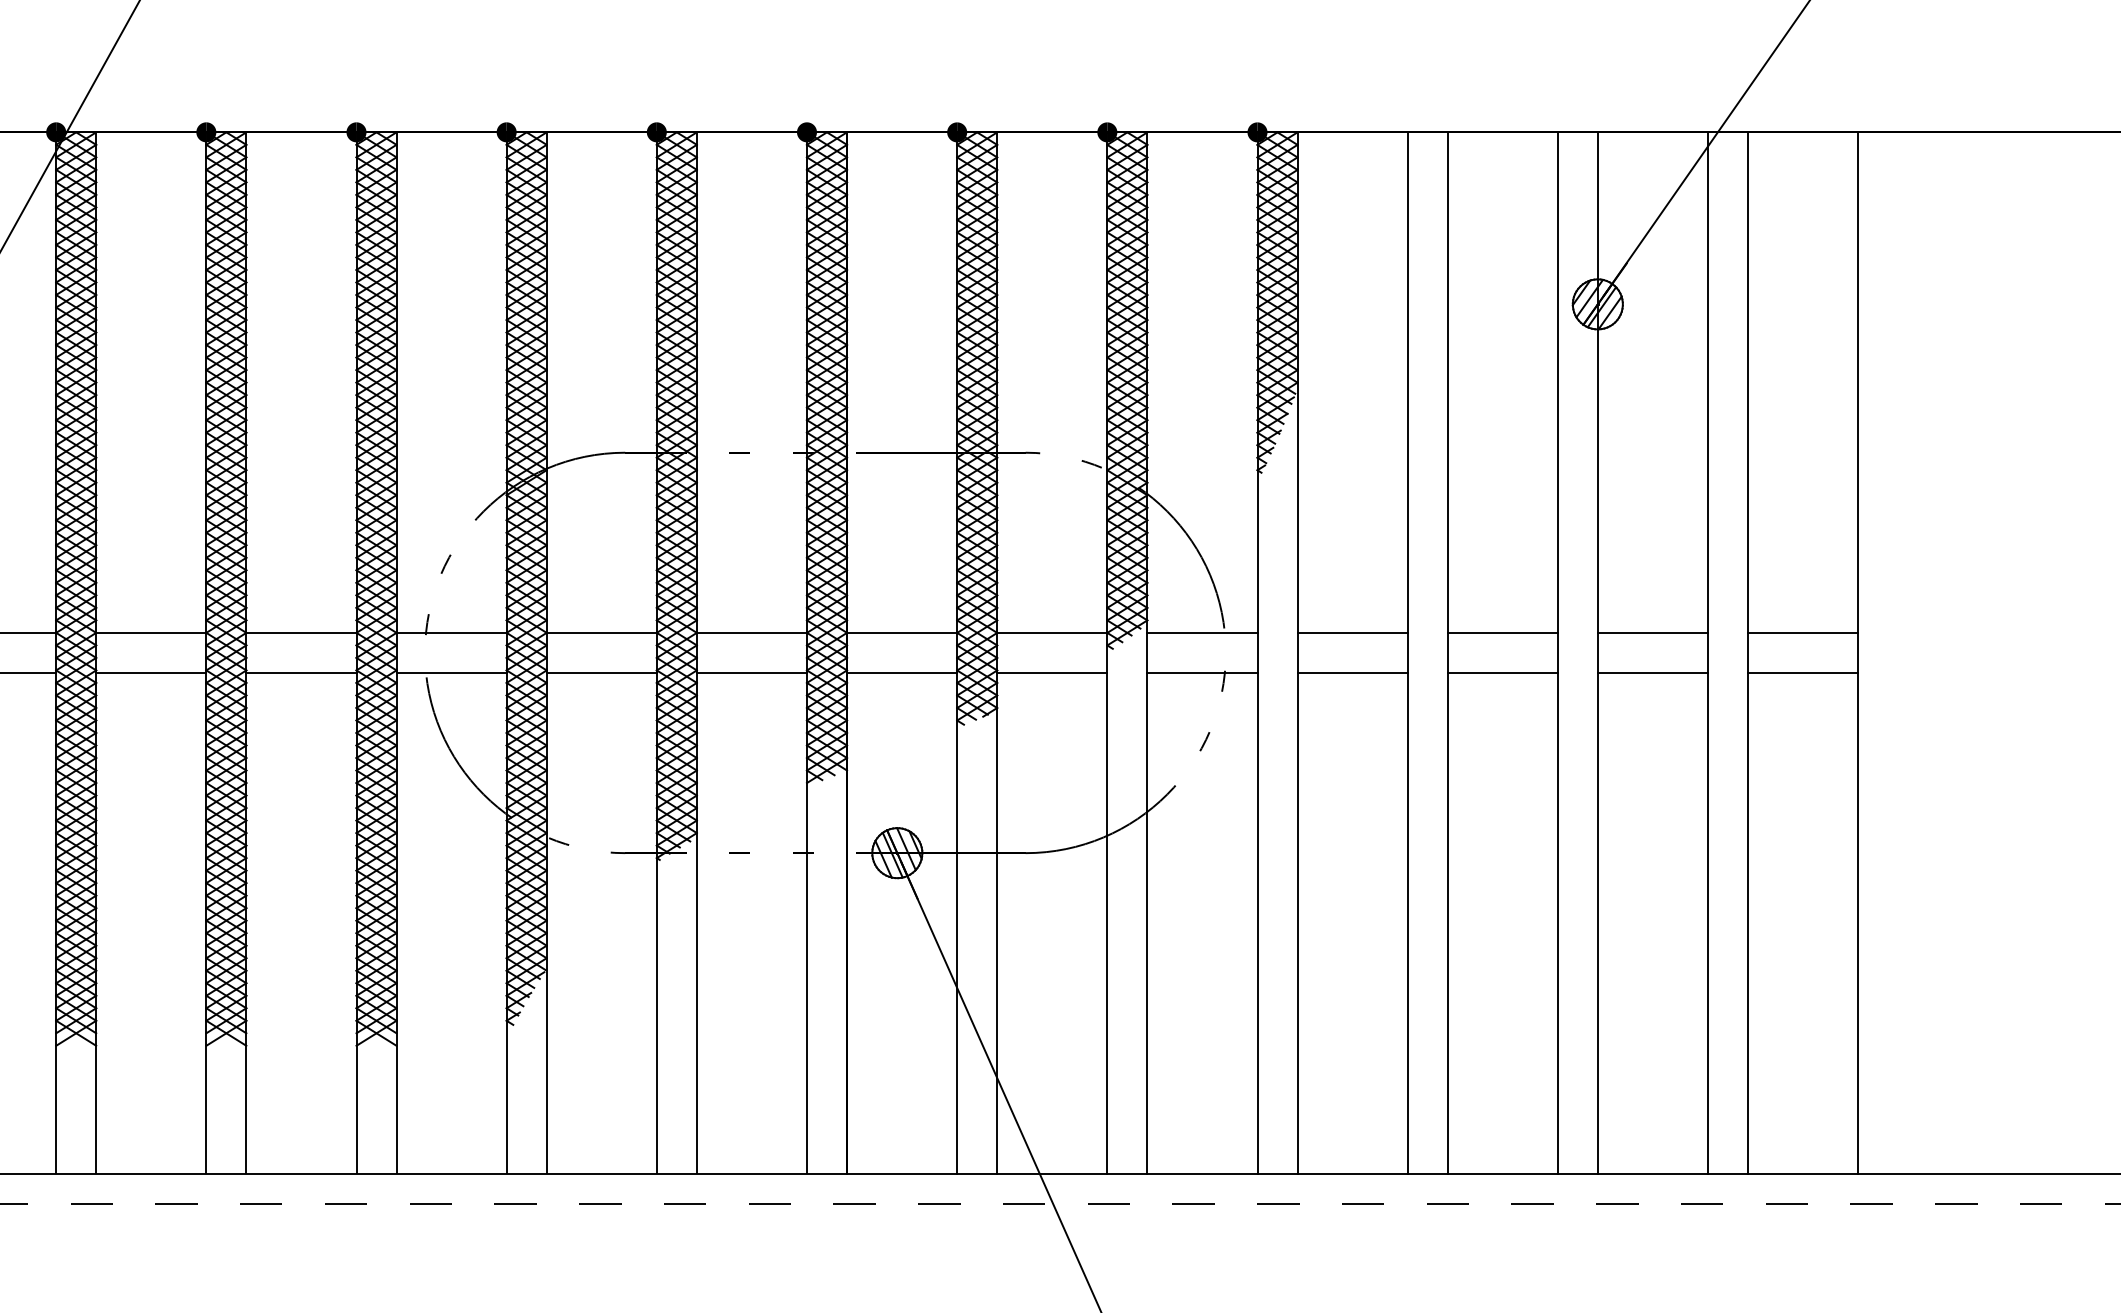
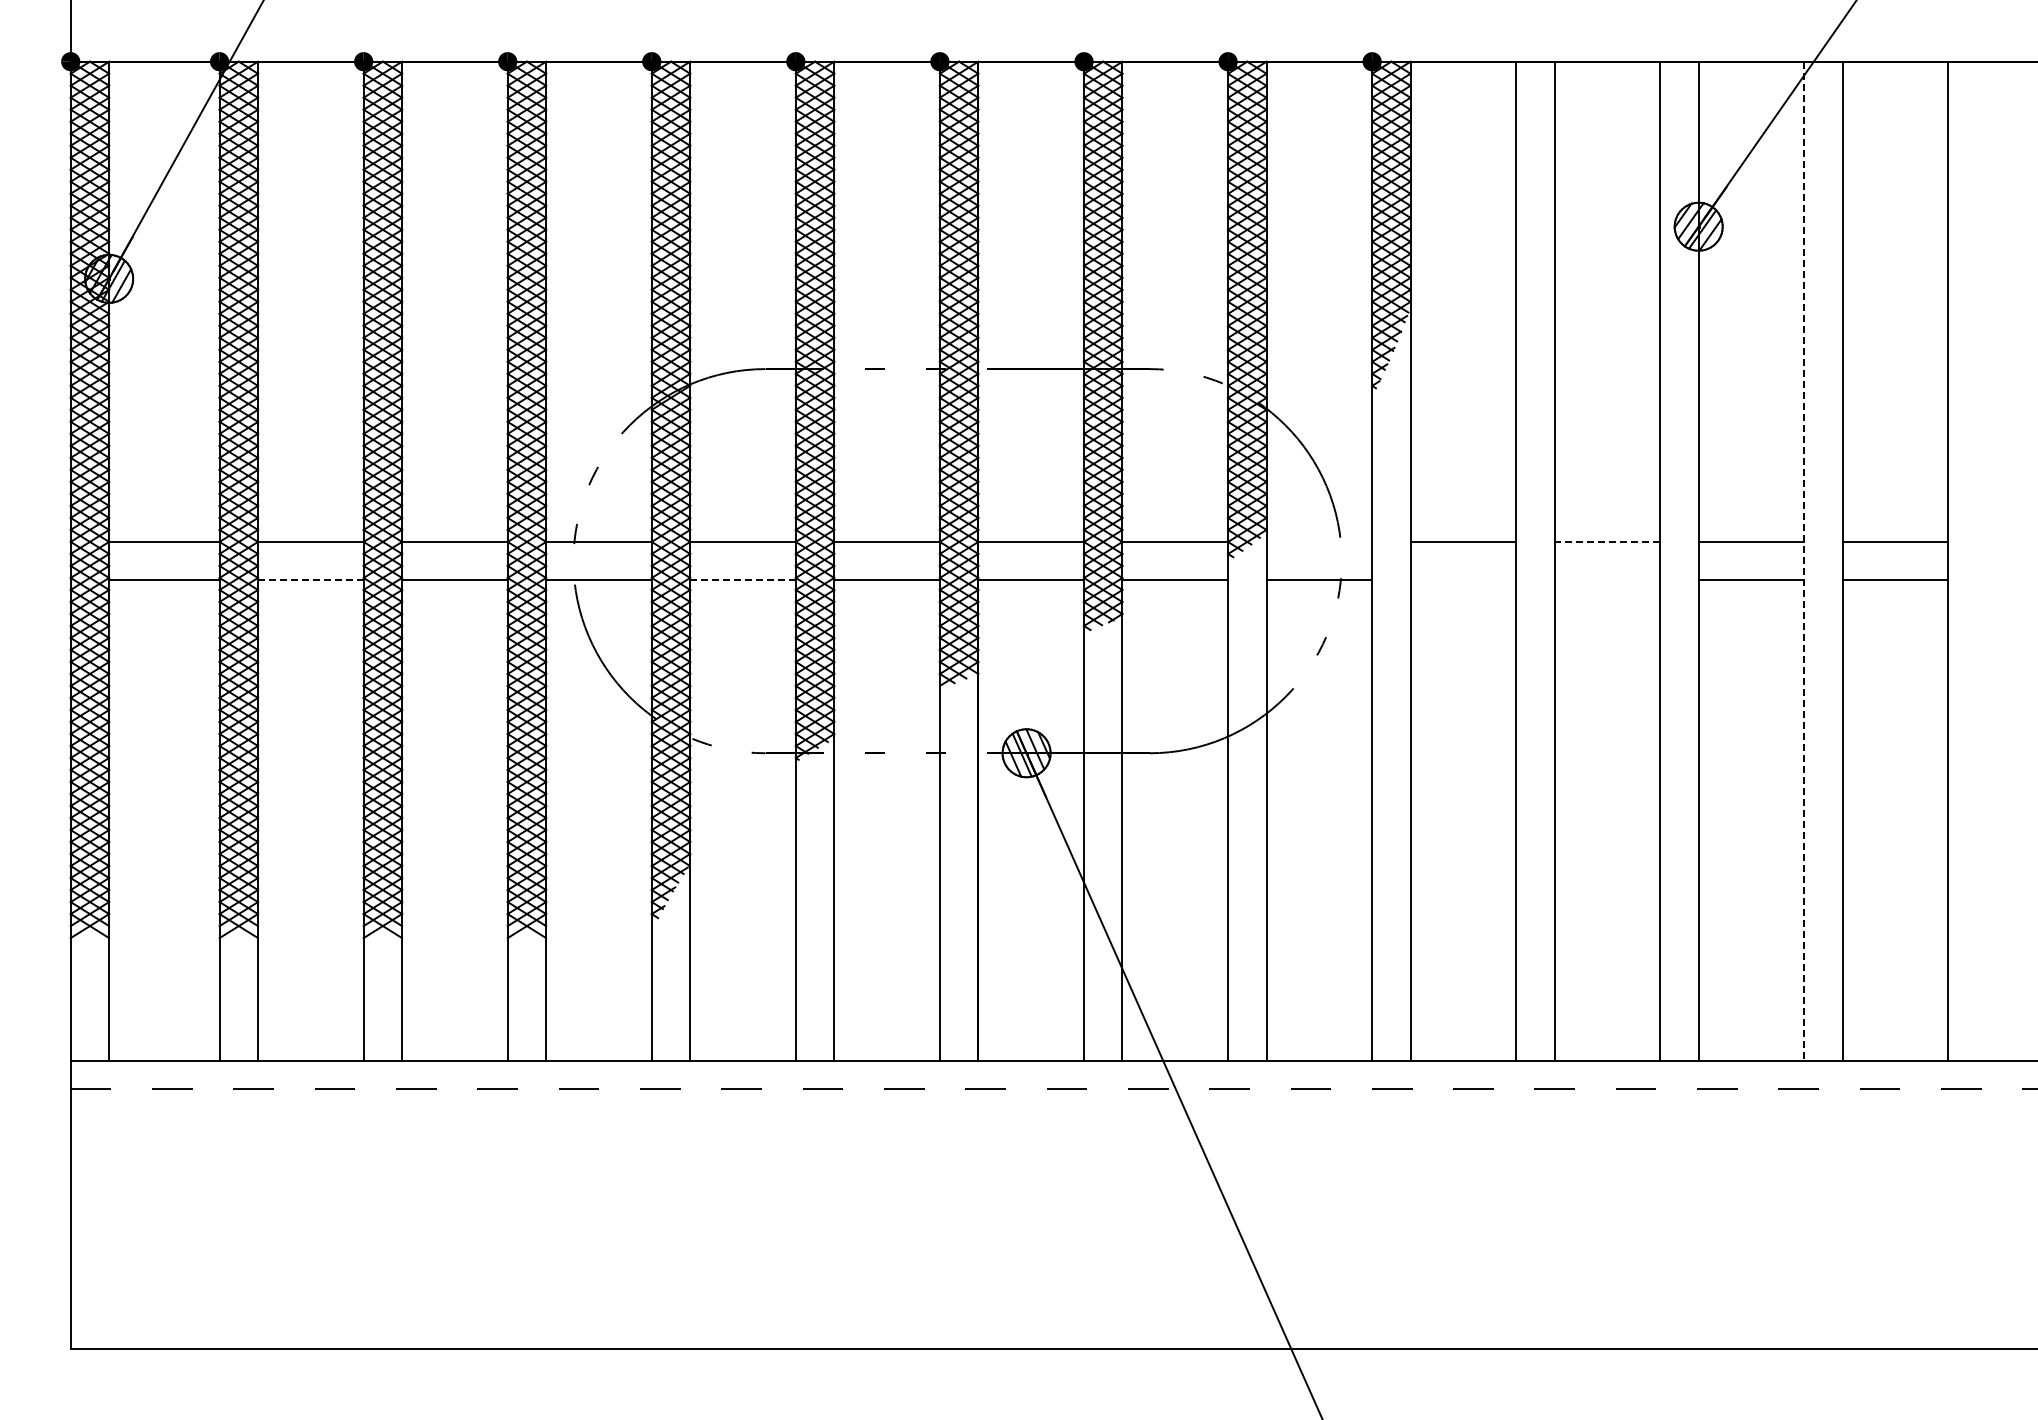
line: (1202, 632) -> (1319, 541), removed
line: (1502, 632) -> (1607, 541), solid -> dashed
line: (1708, 653) -> (1804, 561), solid -> dashed
line: (150, 673) -> (310, 580), solid -> dashed
line: (602, 673) -> (743, 580), solid -> dashed
line: (1352, 673) -> (1463, 580), removed
line: (1502, 673) -> (1607, 580), removed

